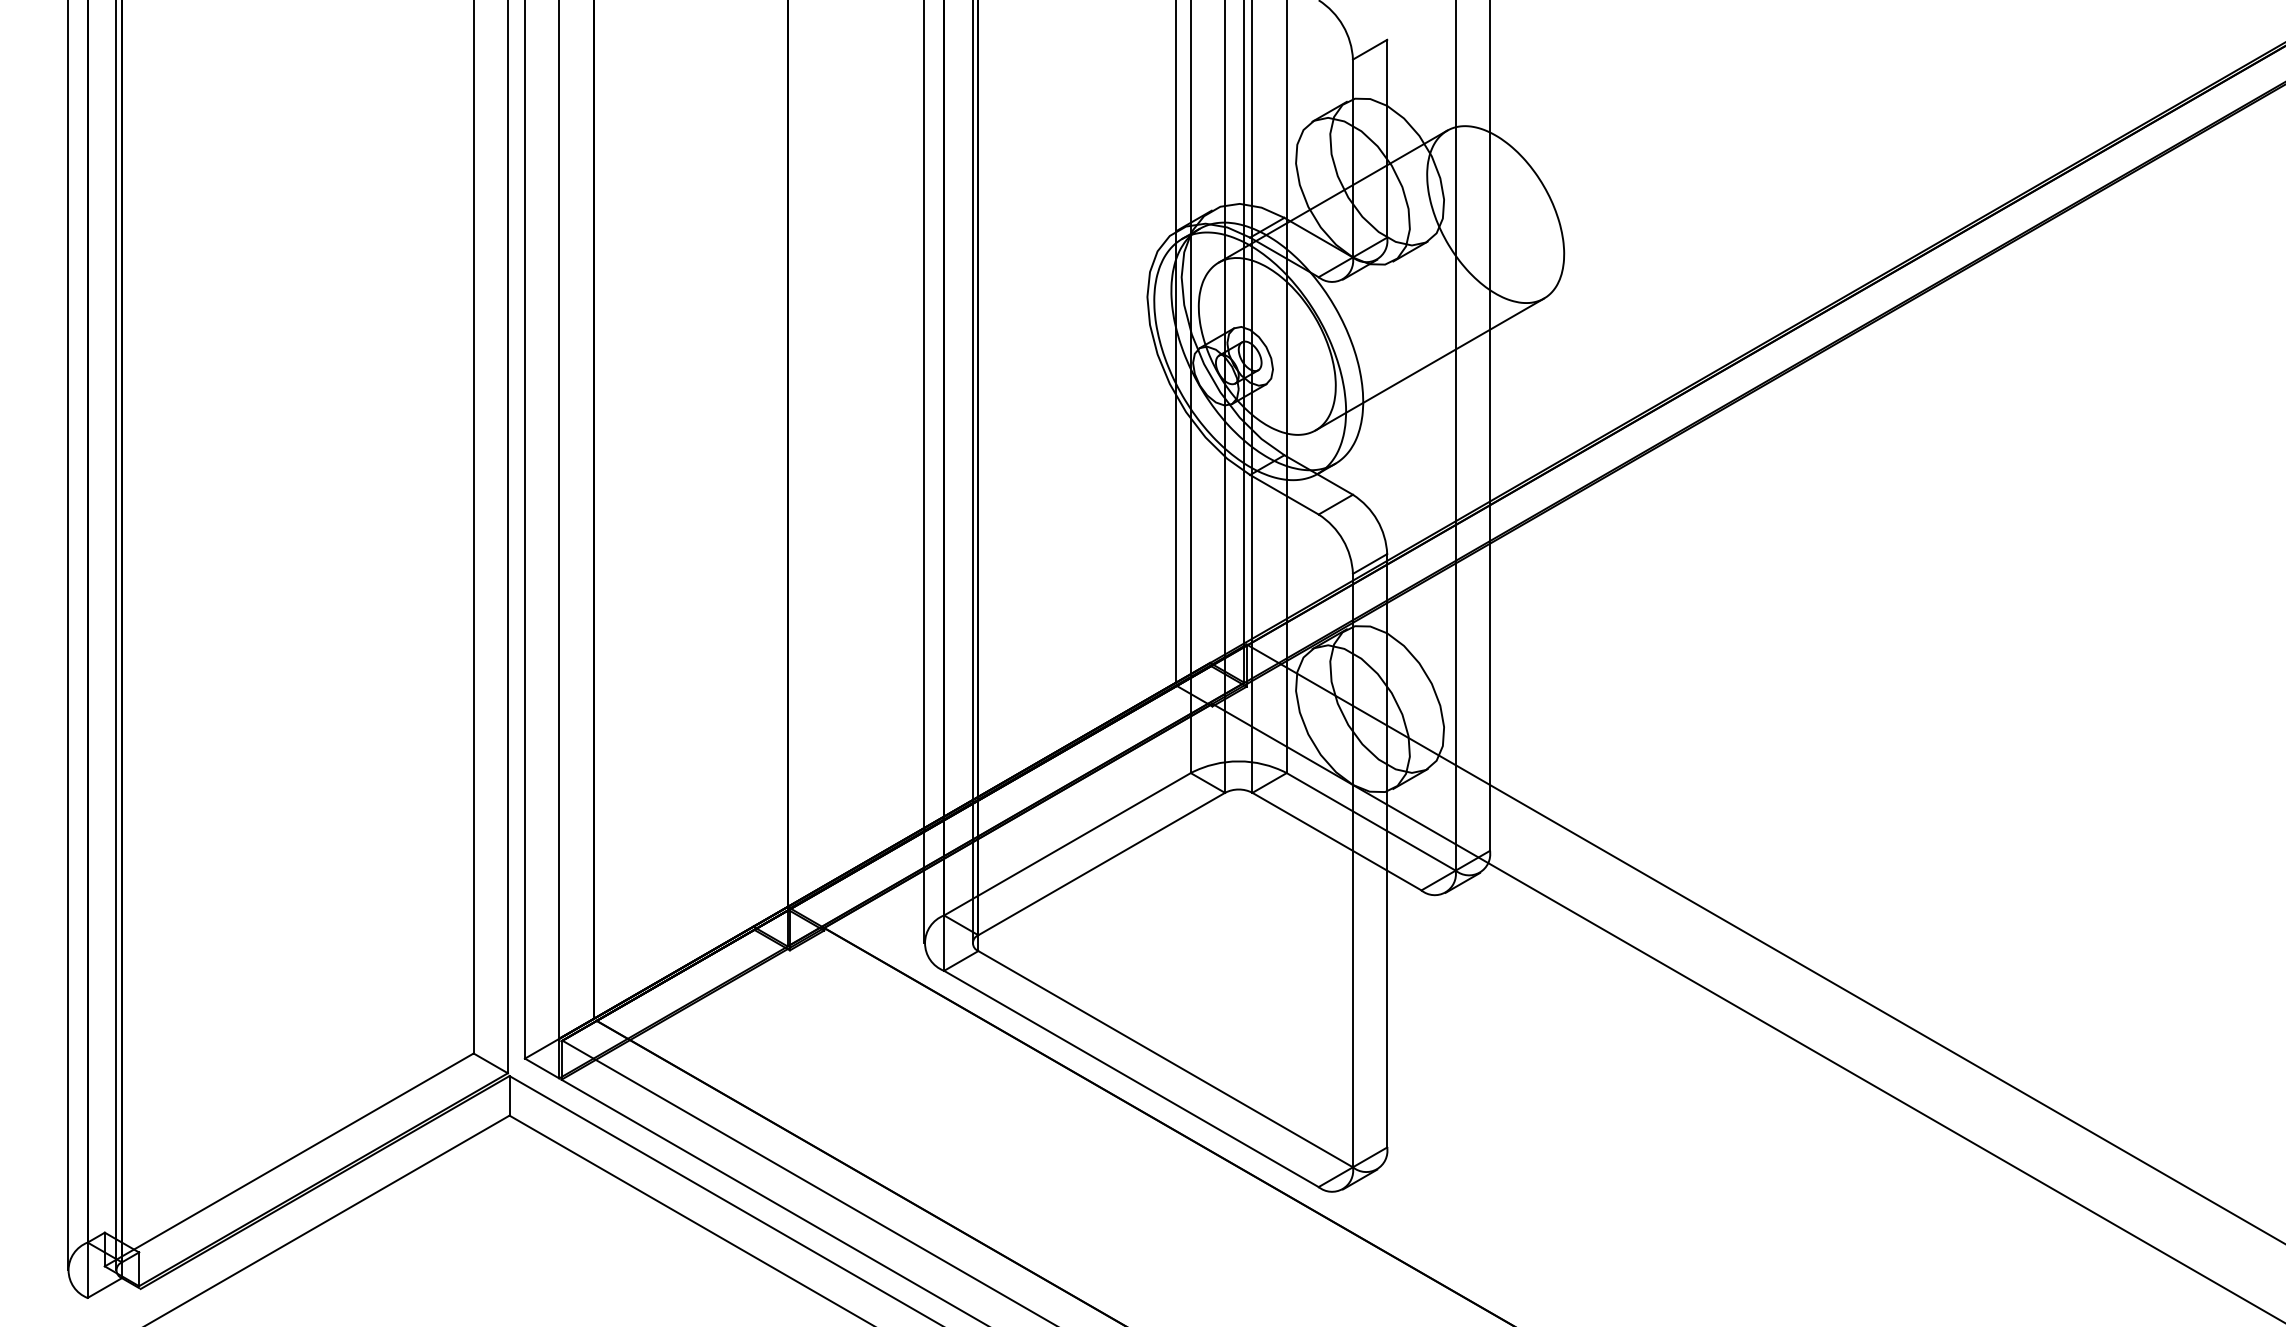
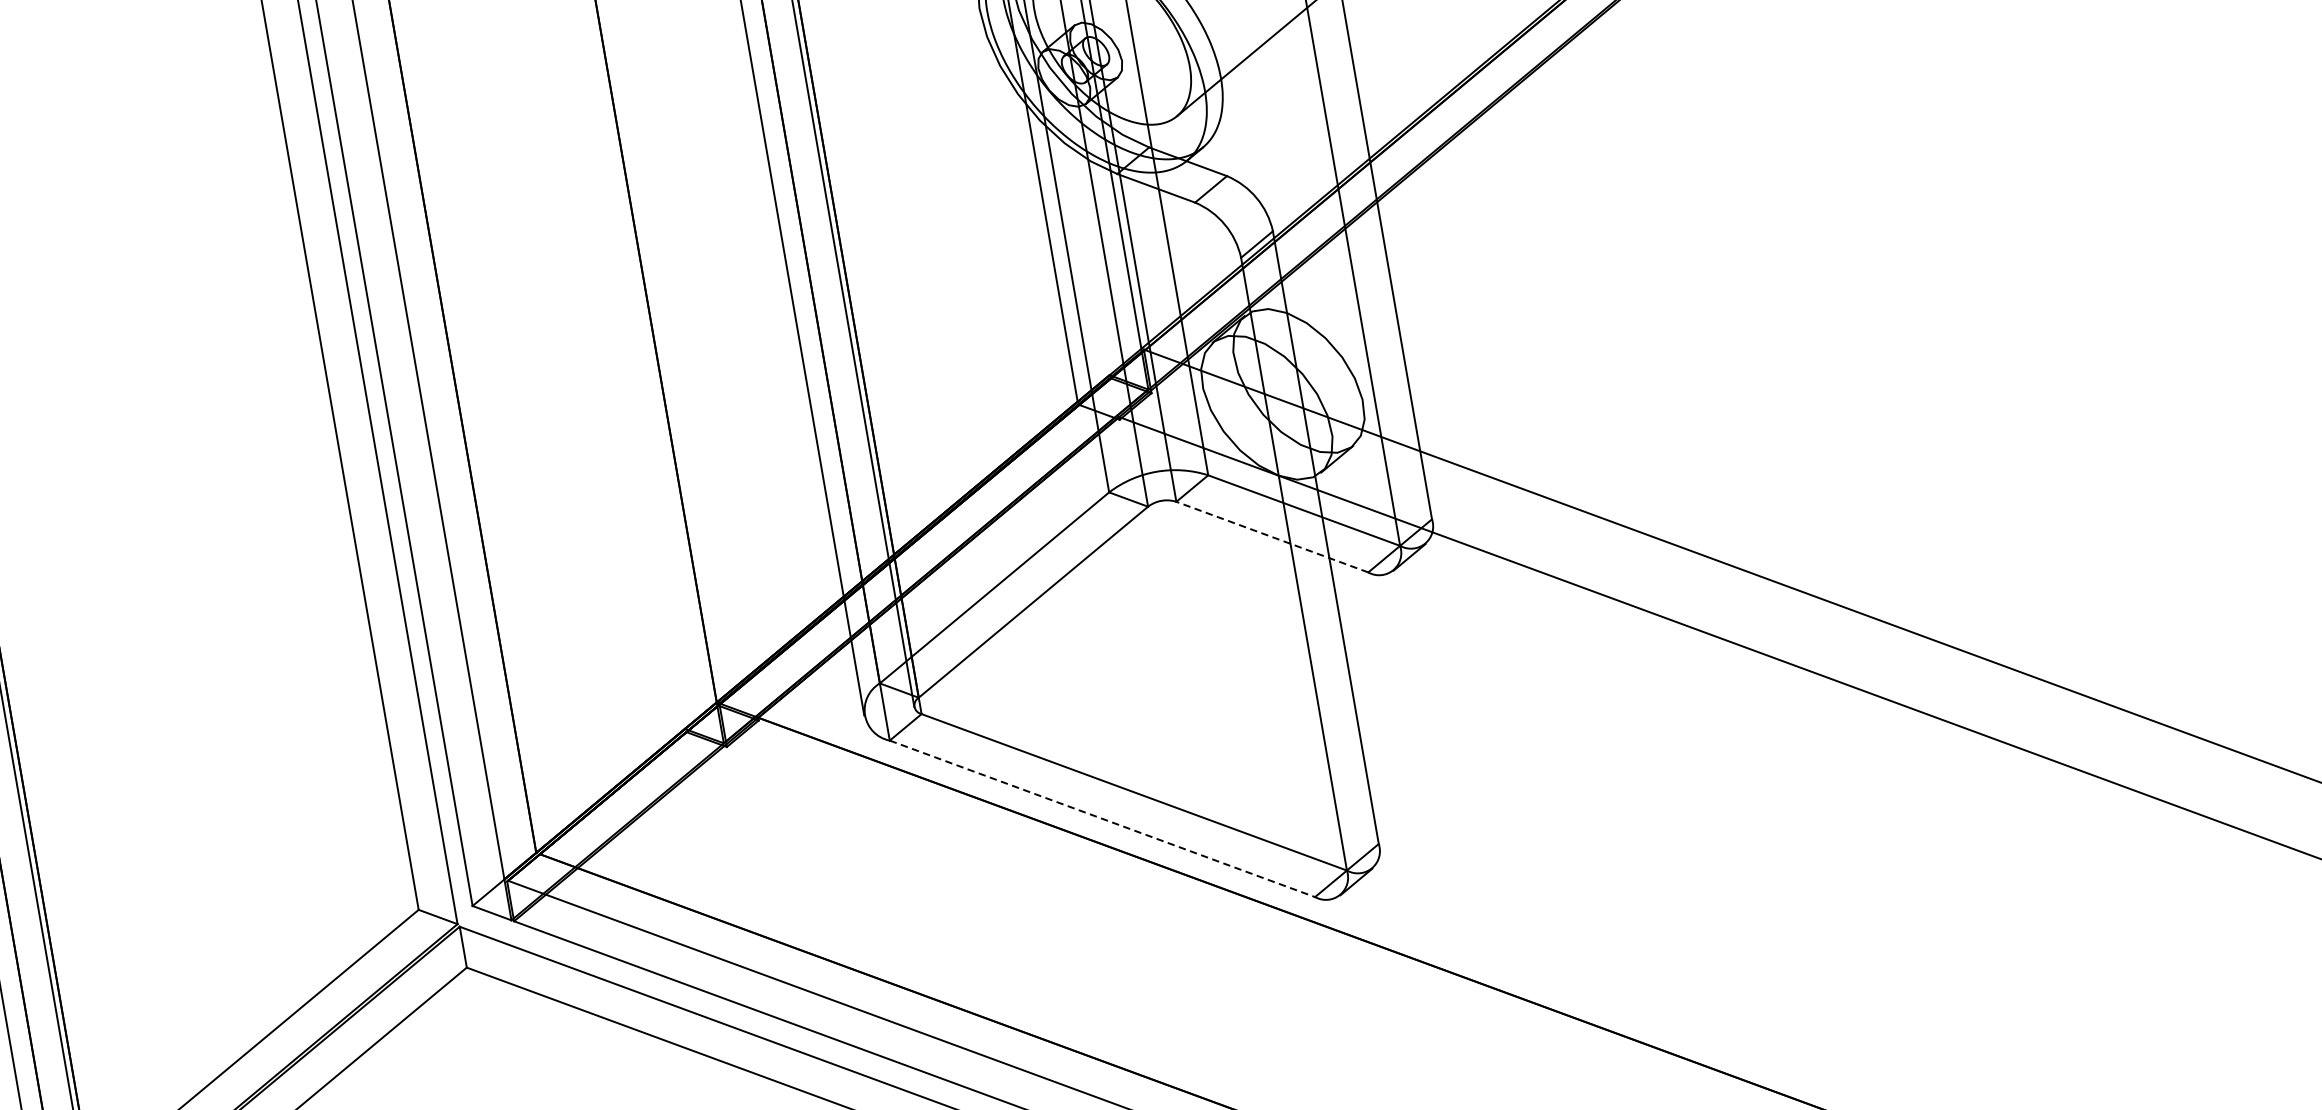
line: (1336, 841) -> (1271, 537), solid -> dashed
line: (1131, 1079) -> (1102, 819), solid -> dashed

